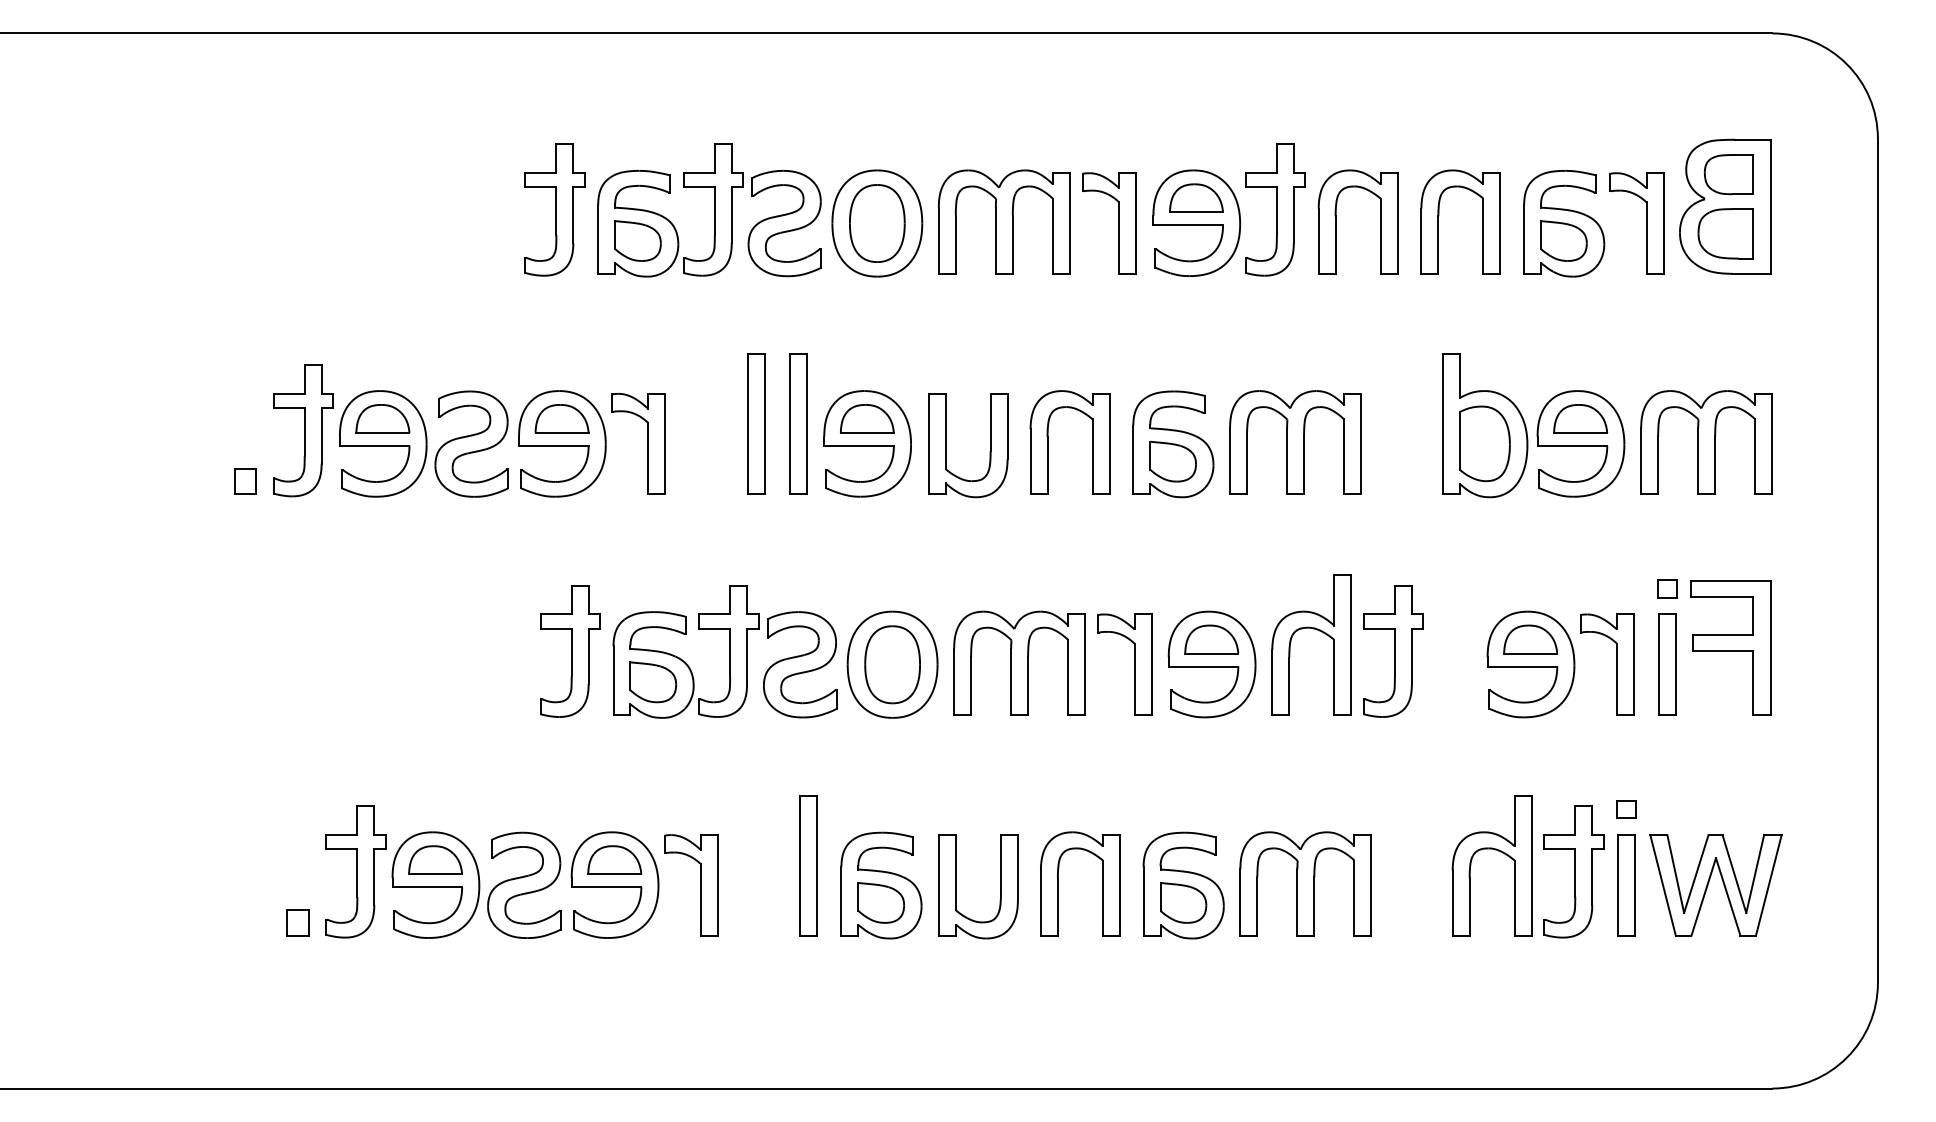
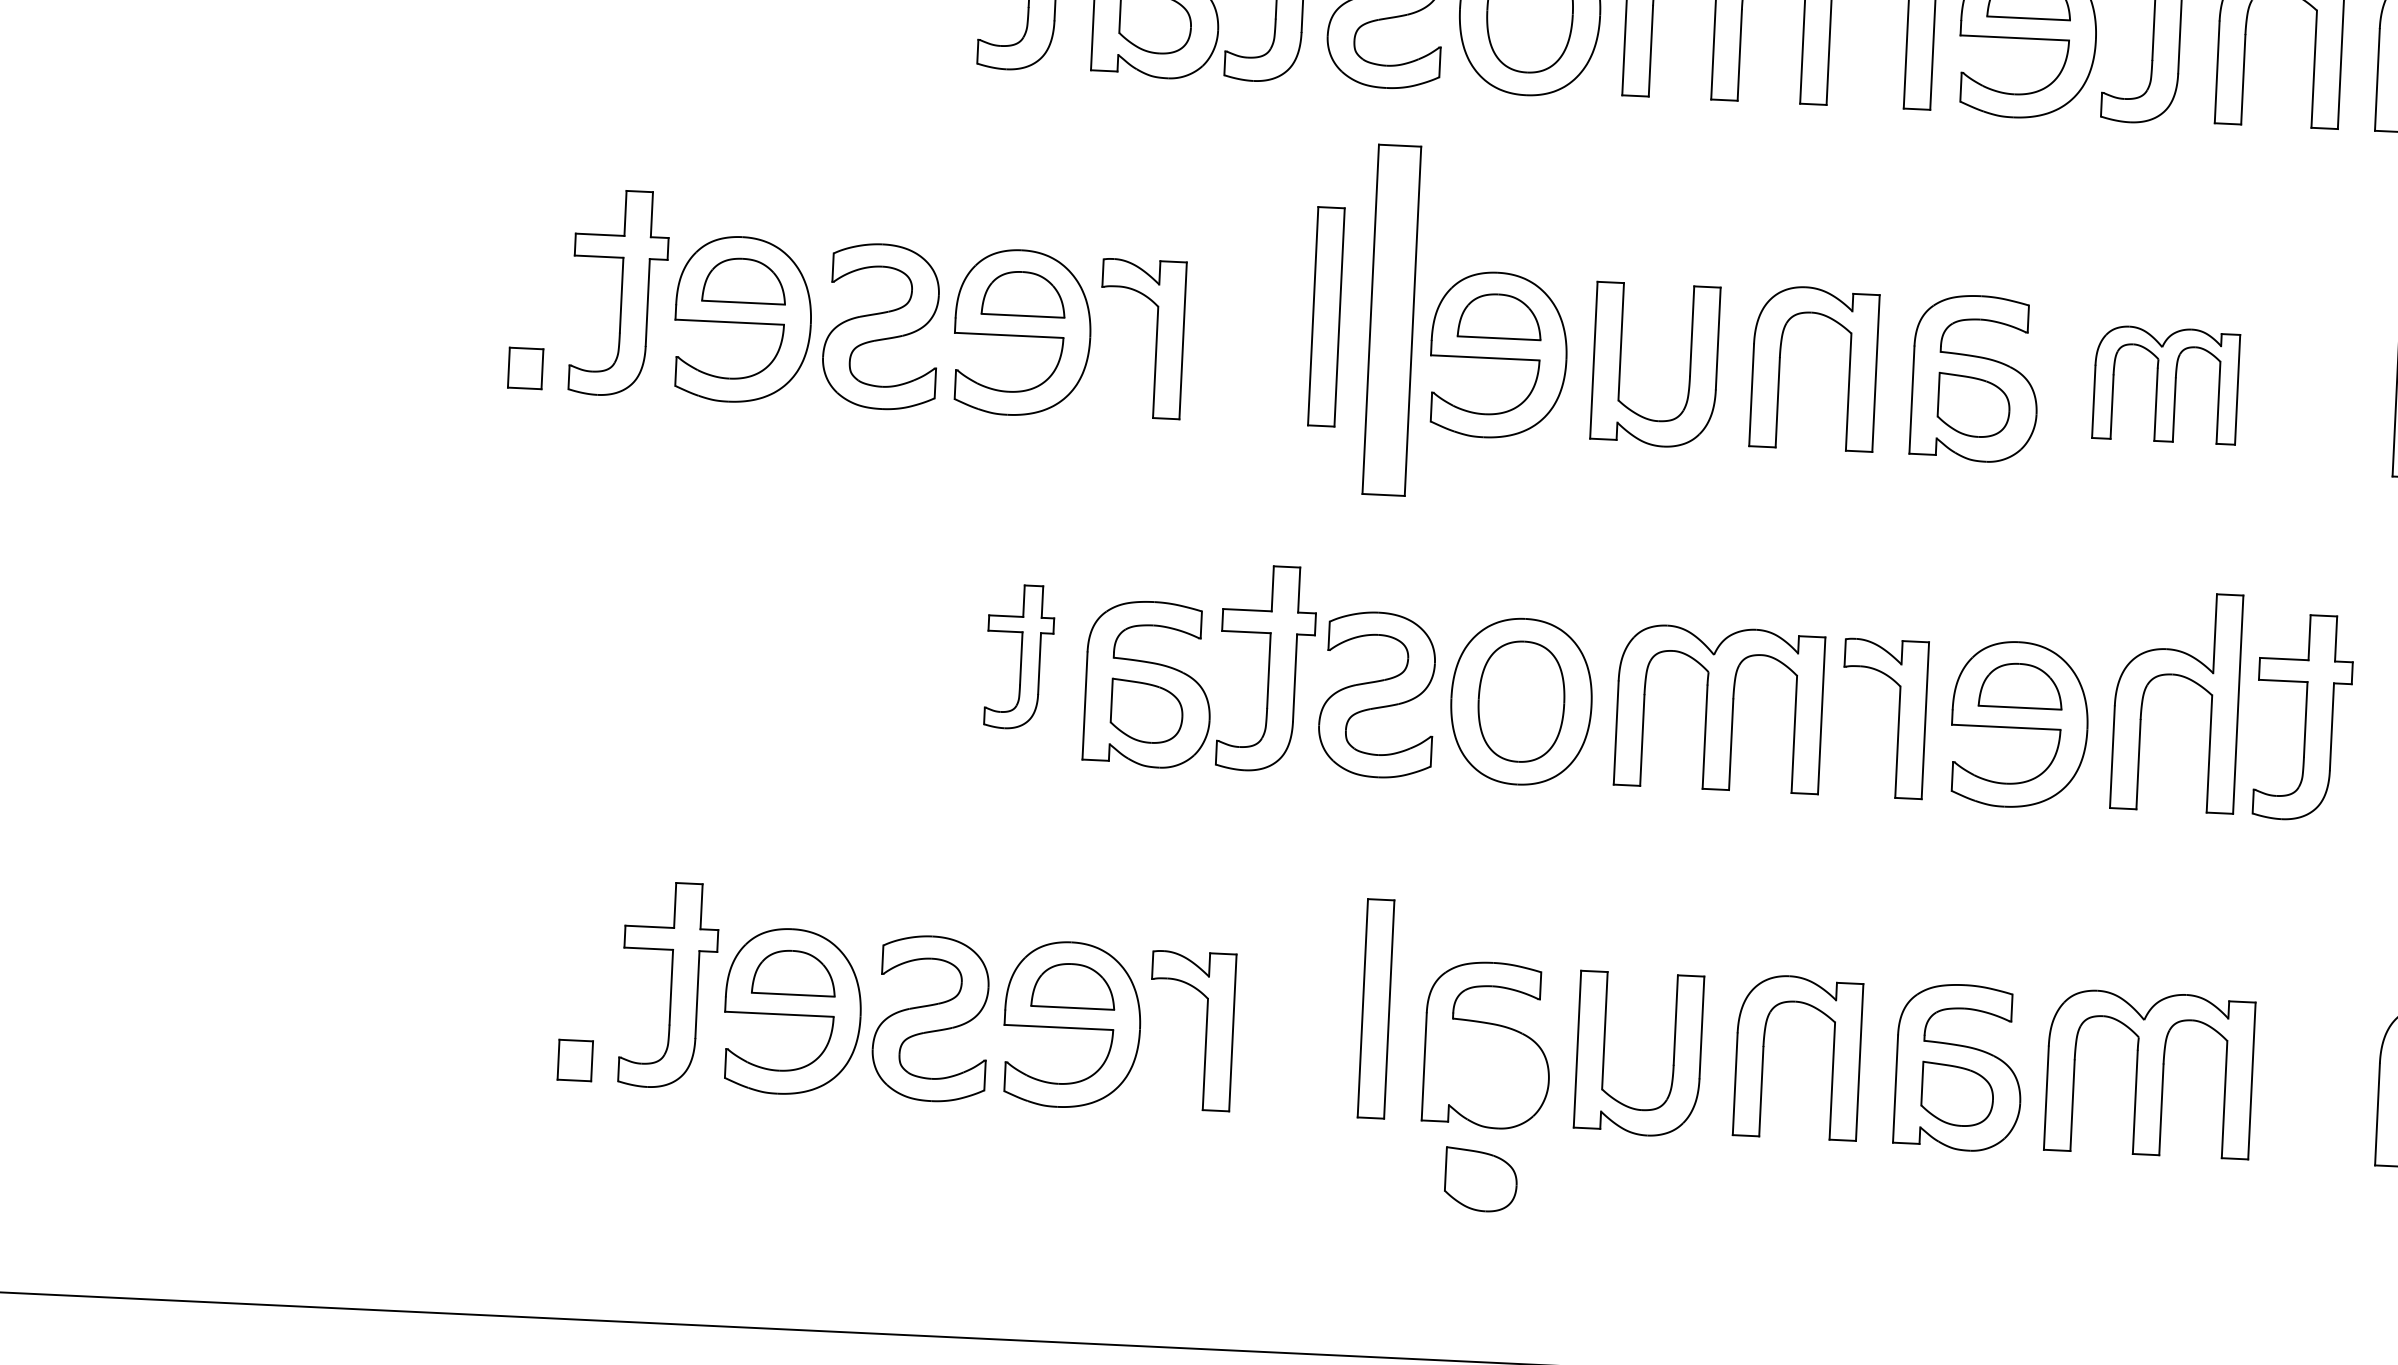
part: (798, 423) -> (1392, 318), size x1.6
part: (1295, 442) -> (2166, 384), size x0.7
part: (570, 651) -> (1020, 657), size x0.7
part: (880, 902) -> (1479, 1179), moved

